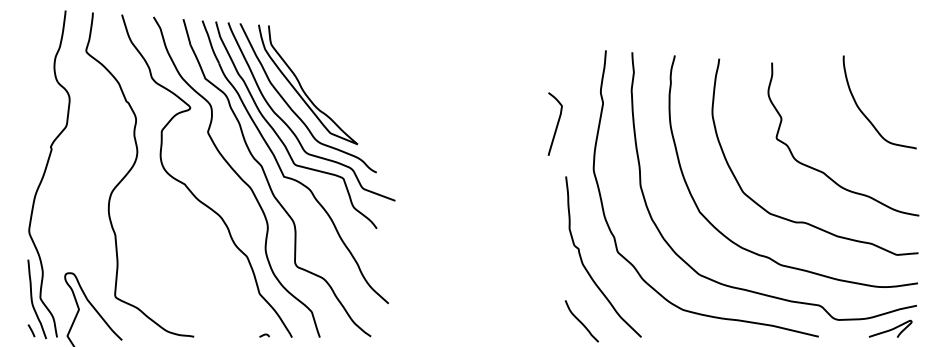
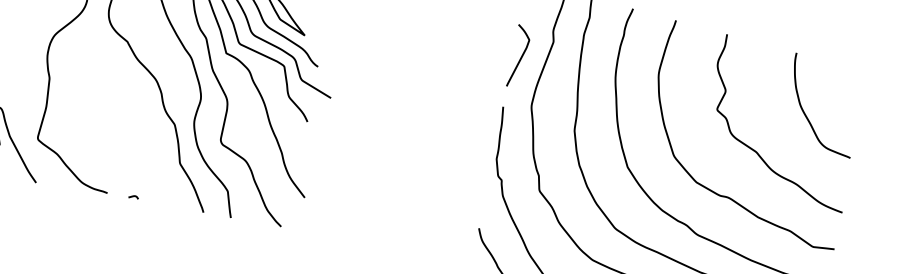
curve: (865, 114) -> (806, 114), moved
curve: (556, 124) -> (520, 57), moved
curve: (264, 335) -> (133, 196), moved

